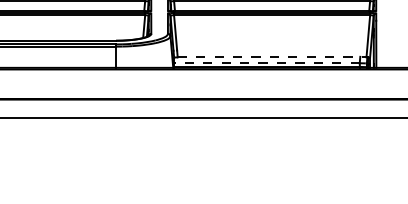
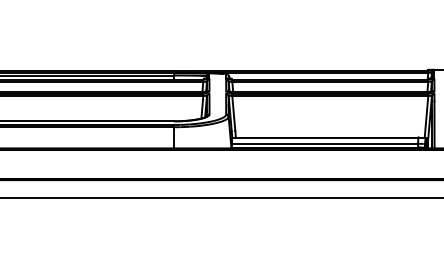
line: (272, 56) -> (330, 137), dashed -> solid
line: (267, 62) -> (325, 143), dashed -> solid

